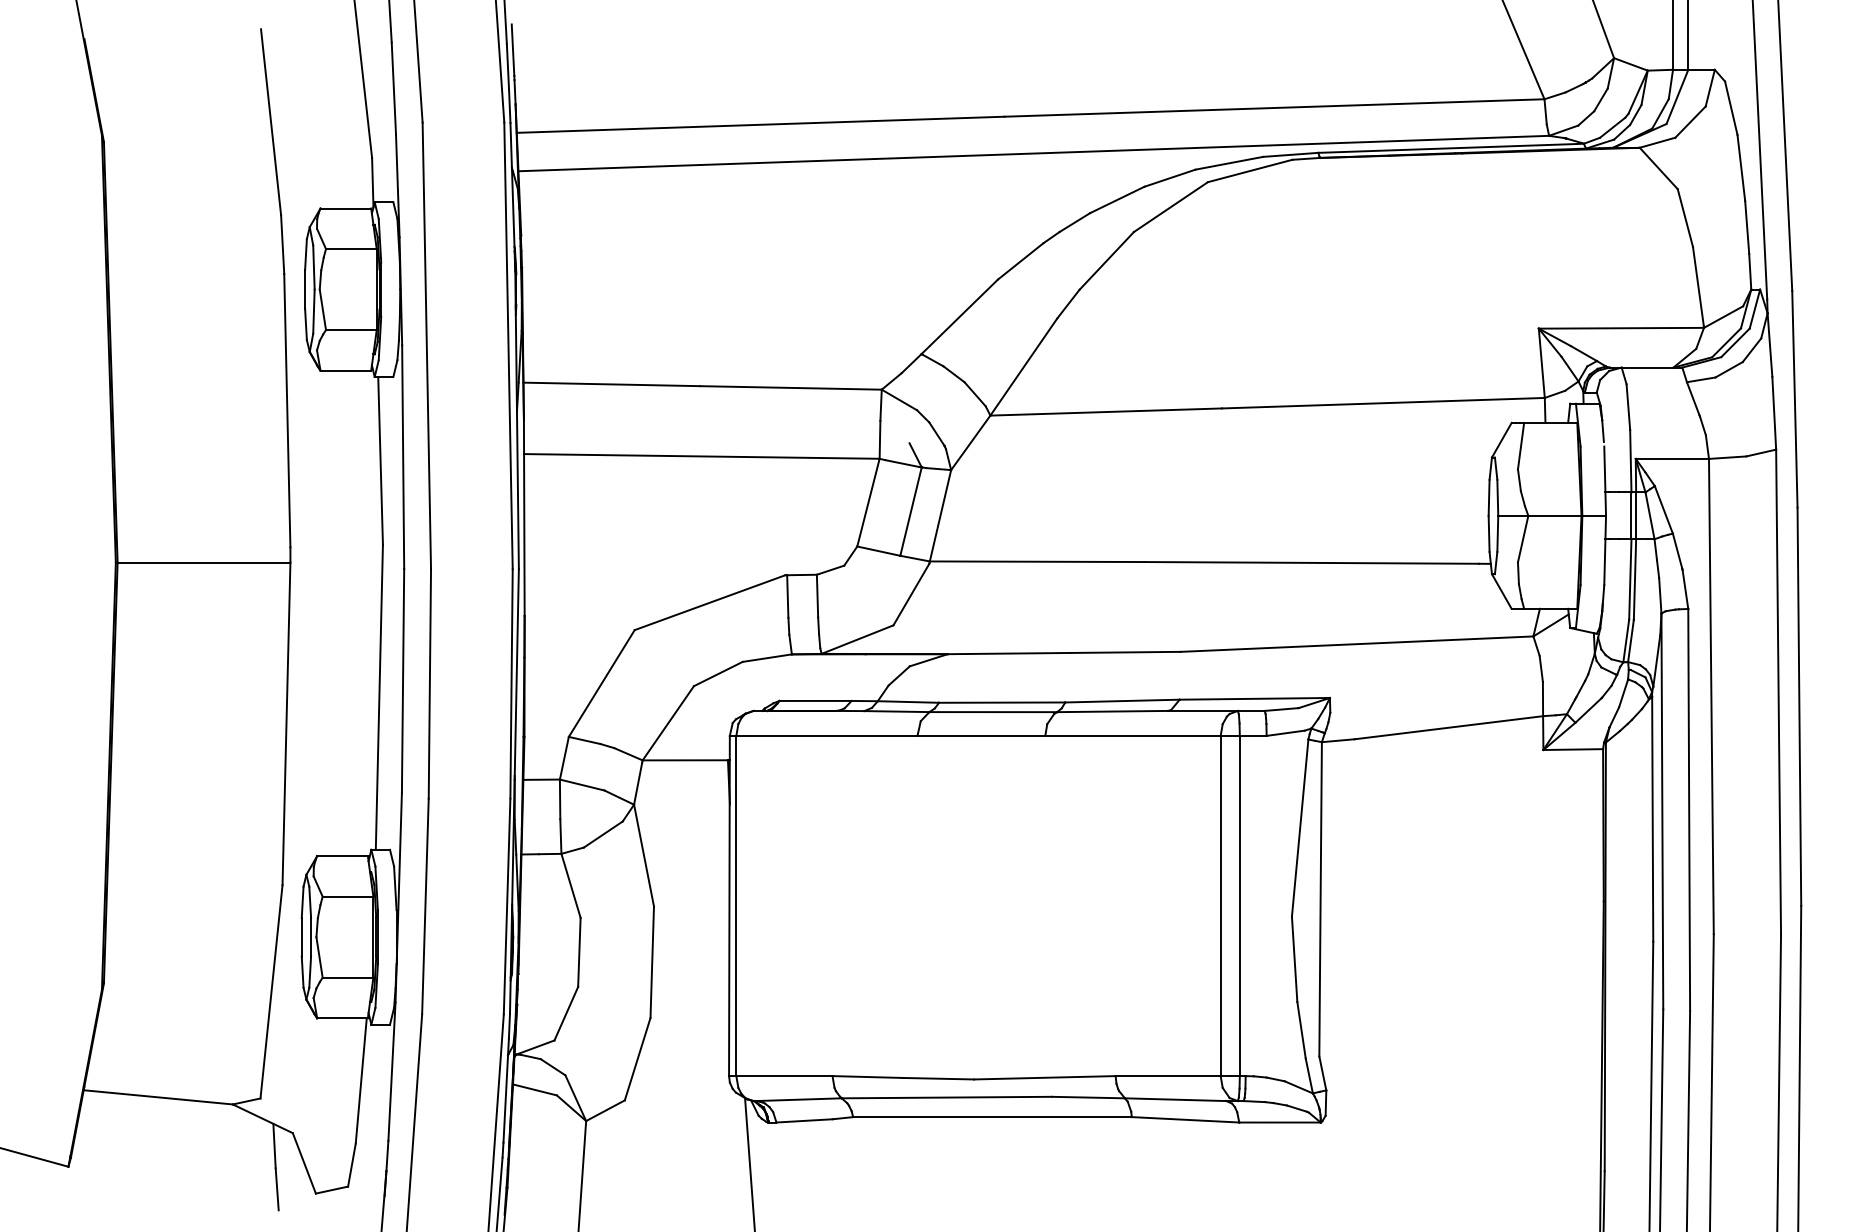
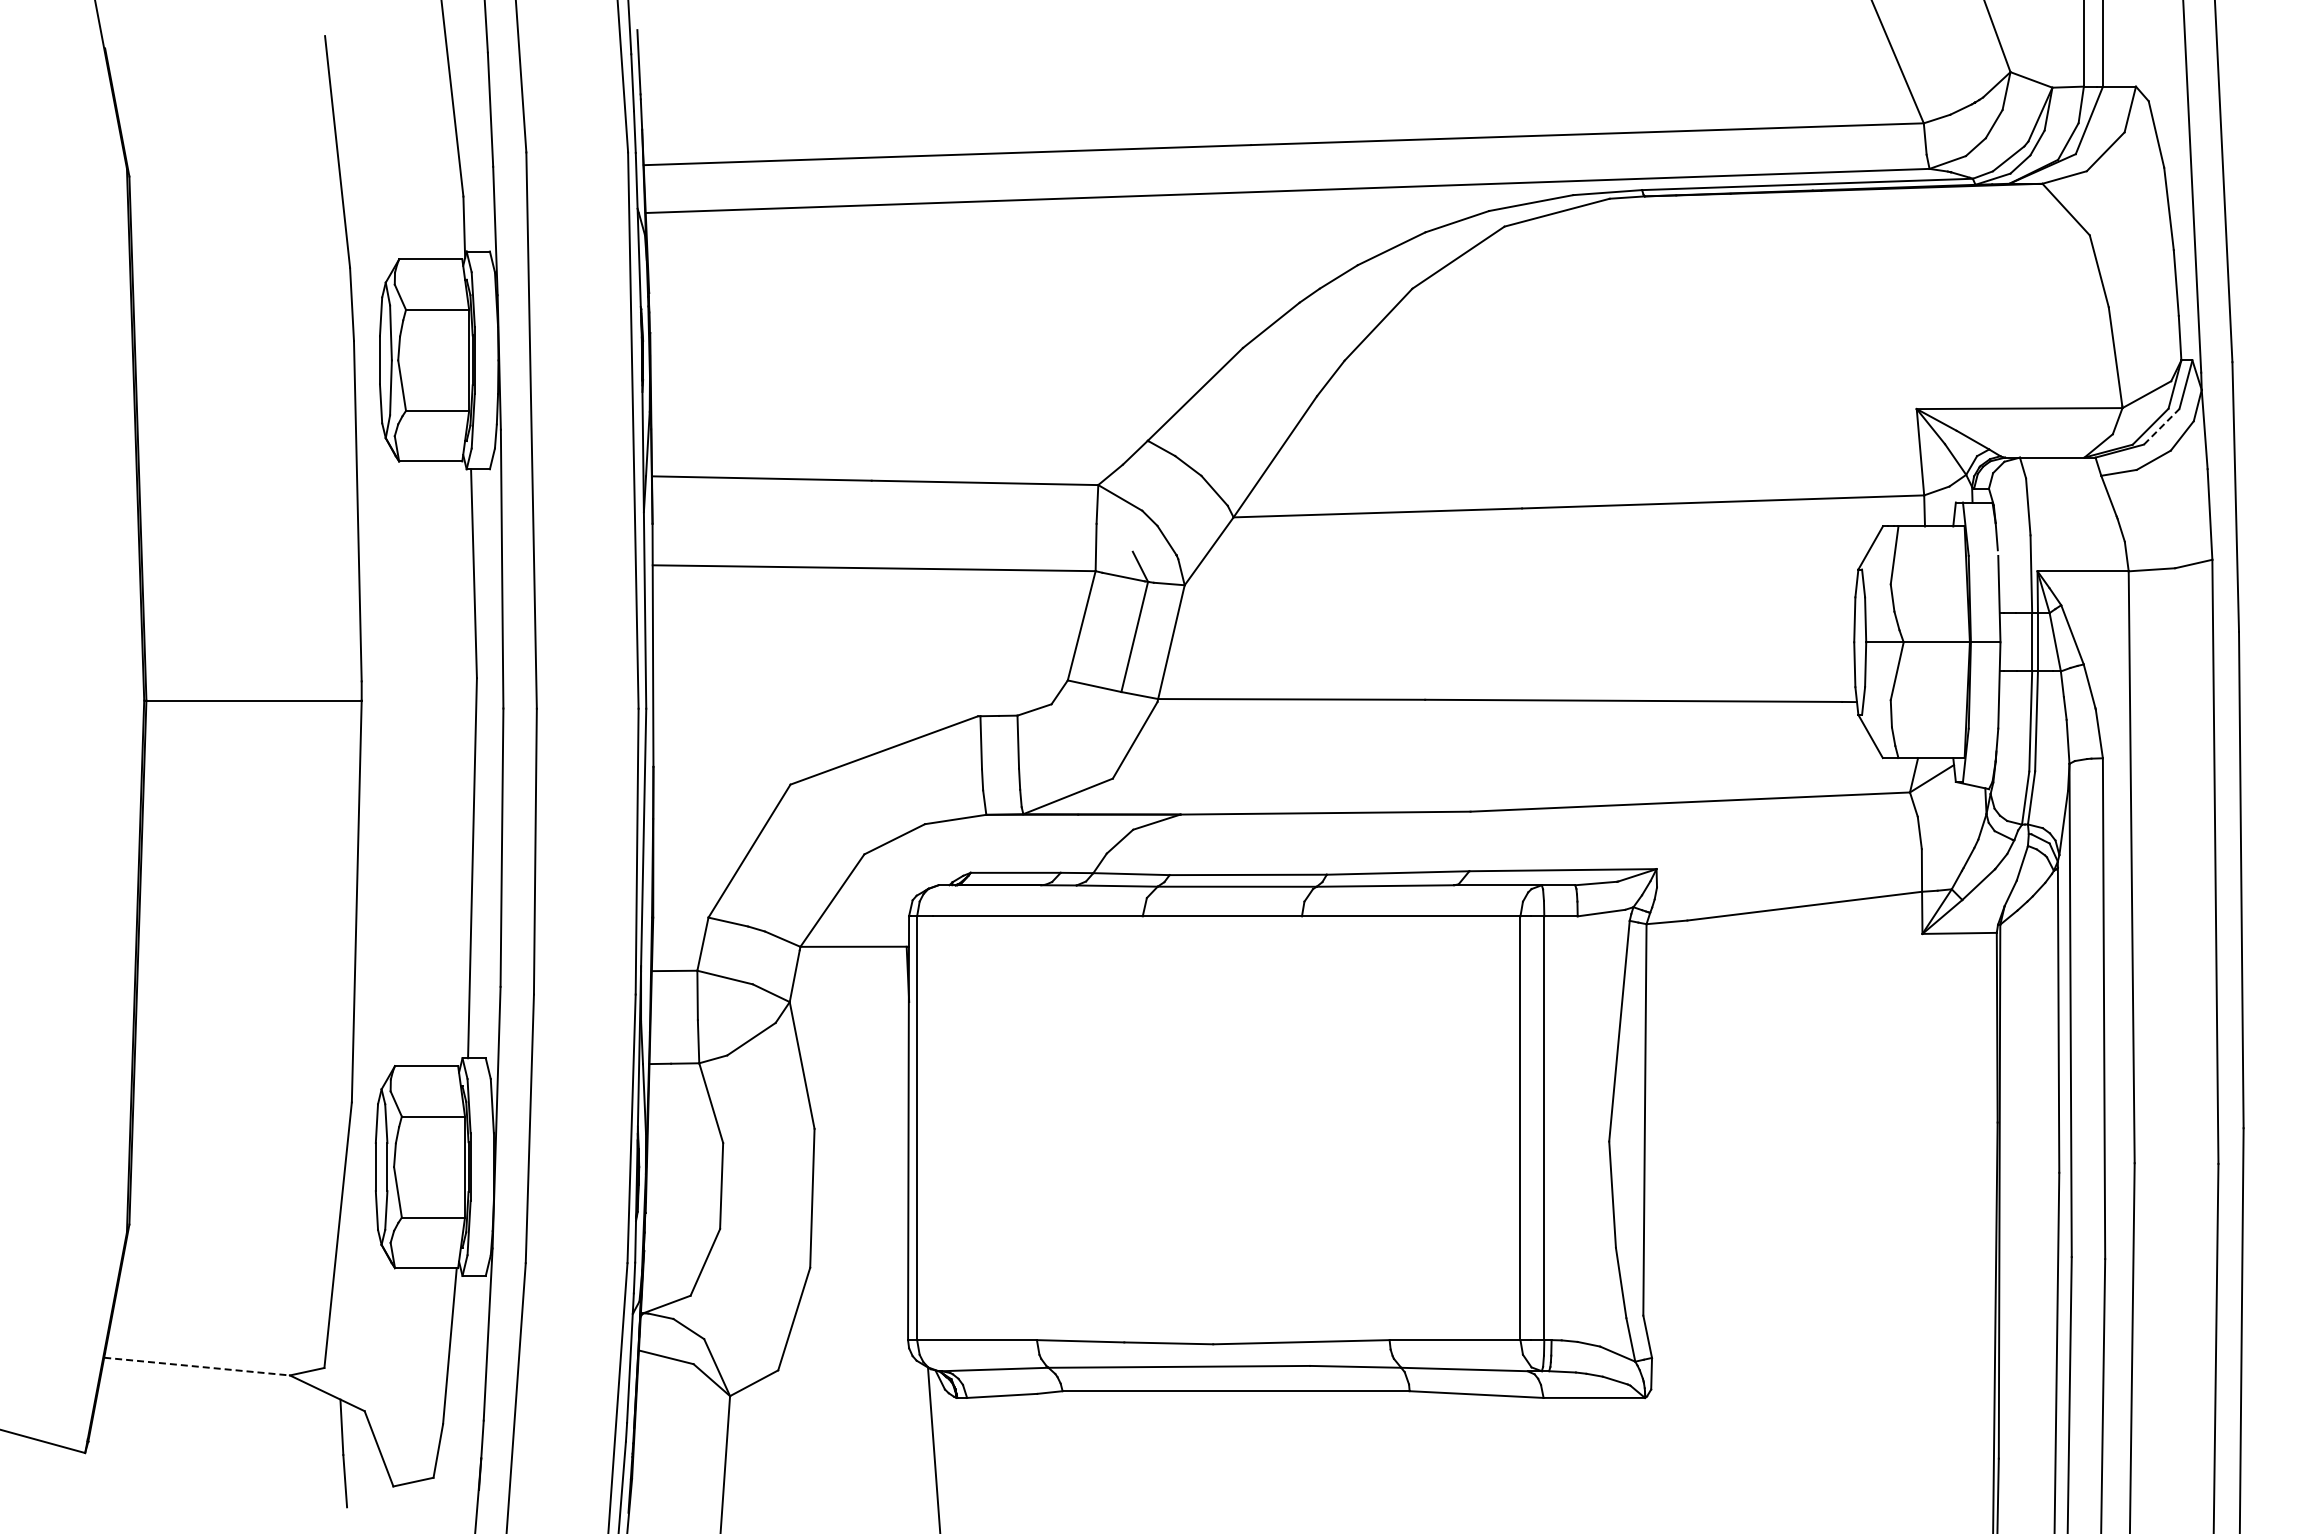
line: (1736, 342) -> (2162, 426), solid -> dashed
line: (158, 1097) -> (197, 1366), solid -> dashed

